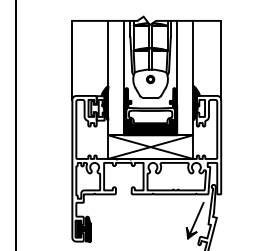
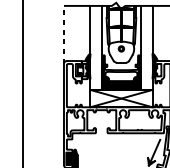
line: (72, 60) -> (64, 35), solid -> dashed

